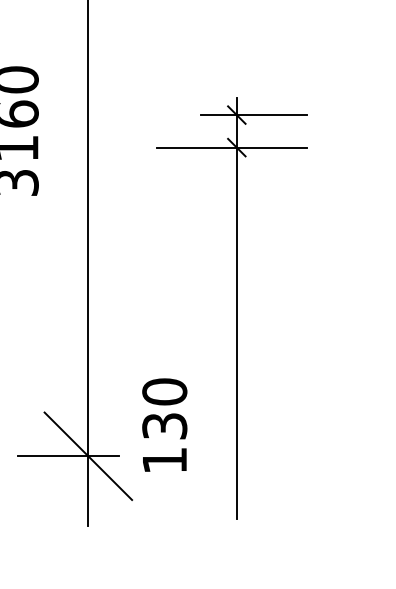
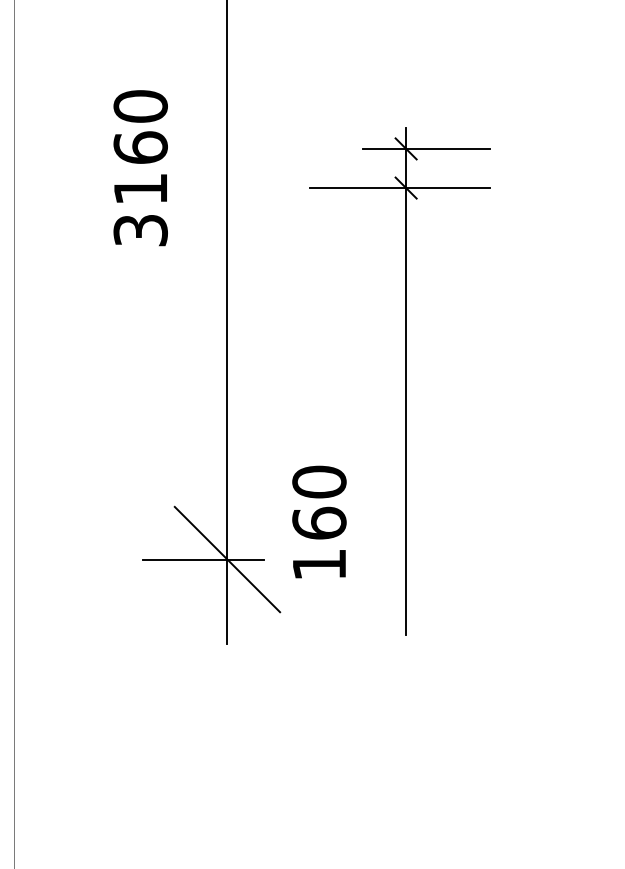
text: (164, 425) -> (319, 522), 130 -> 160

